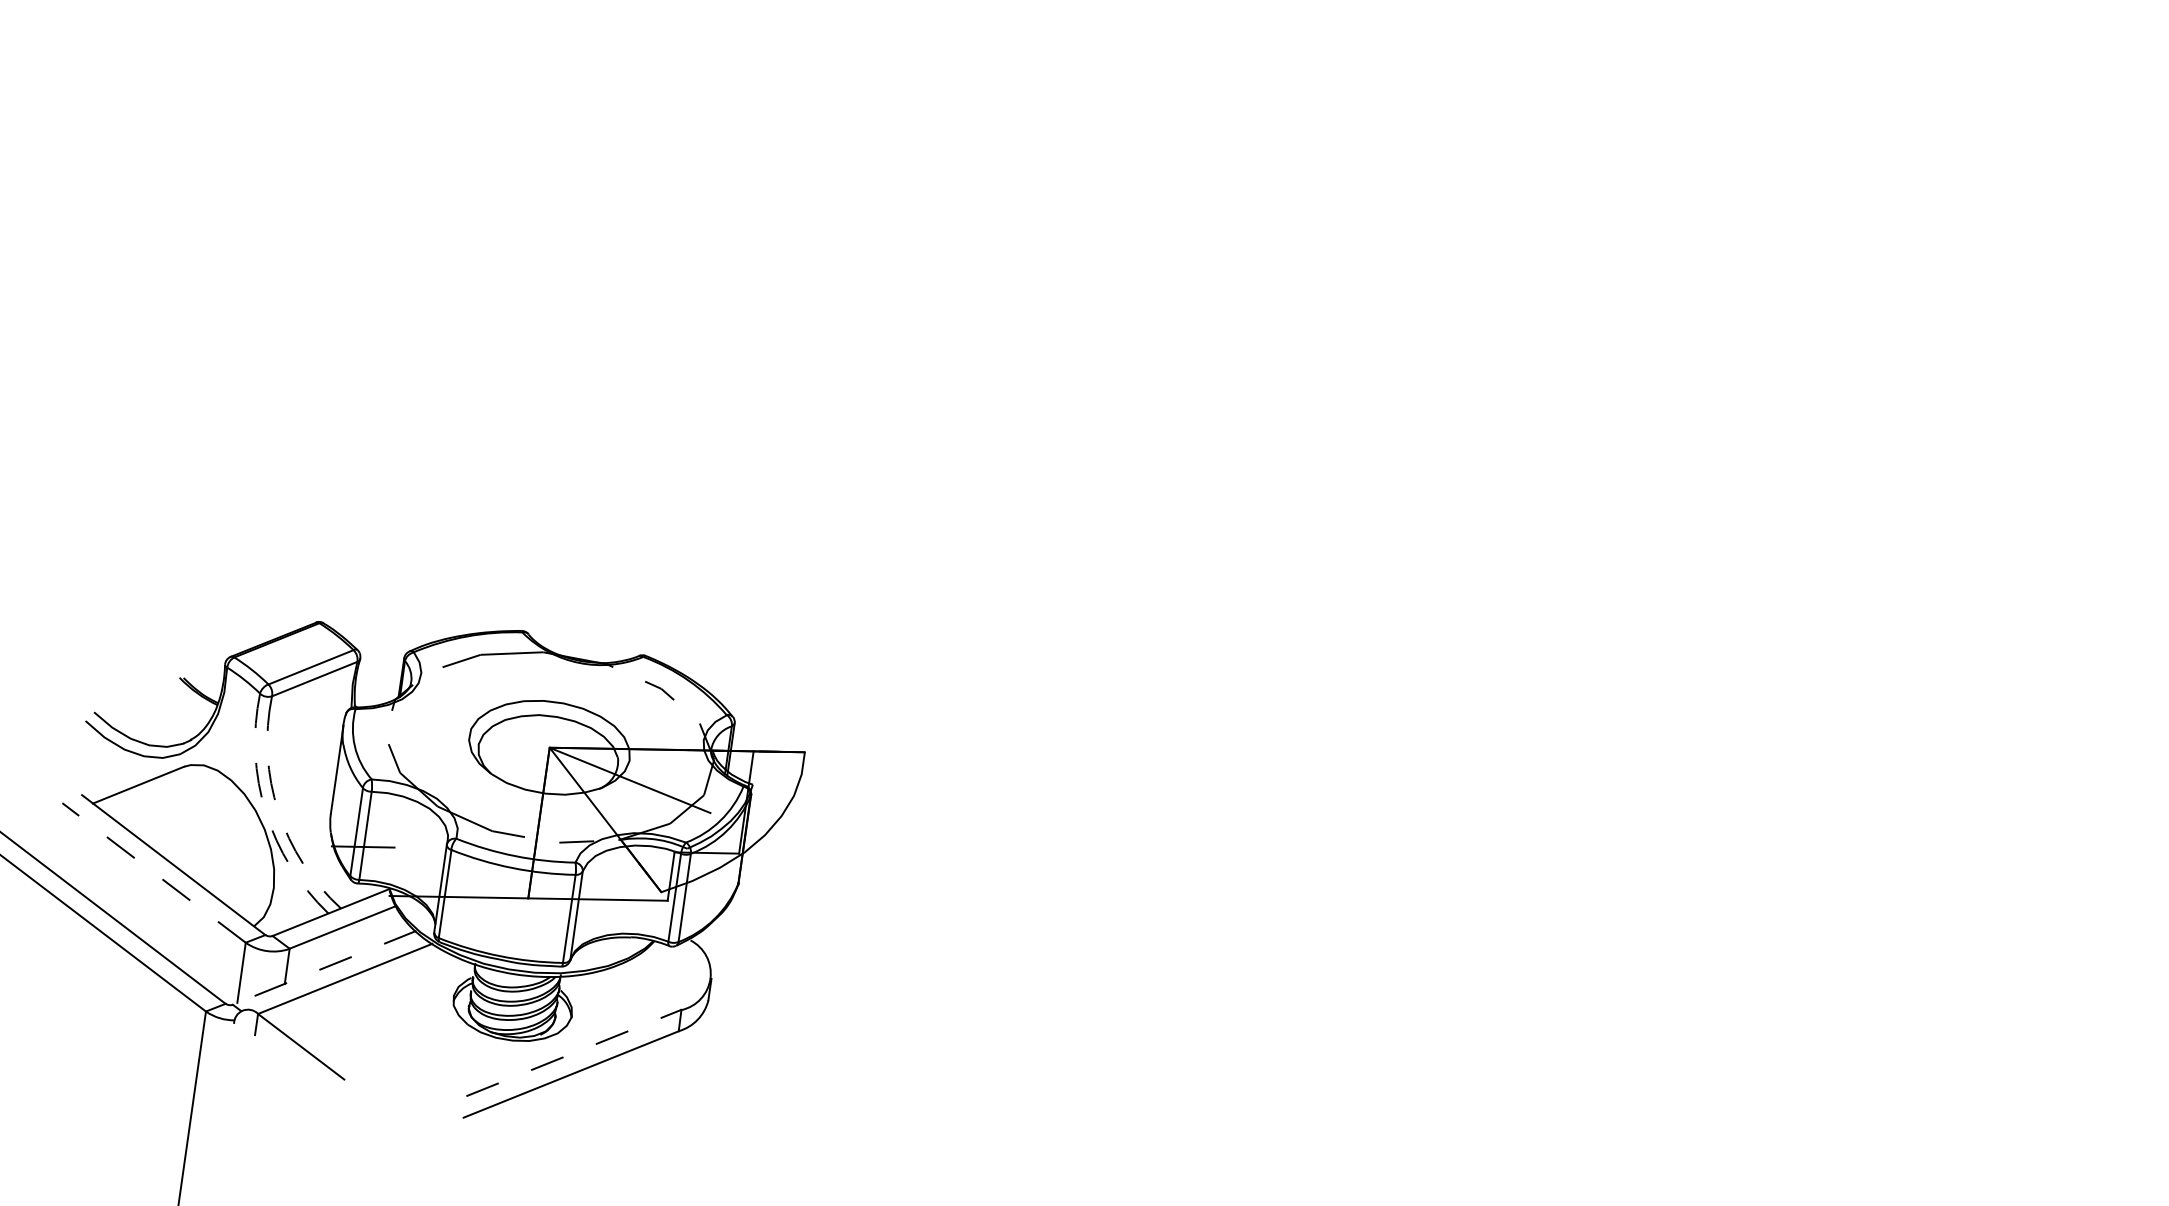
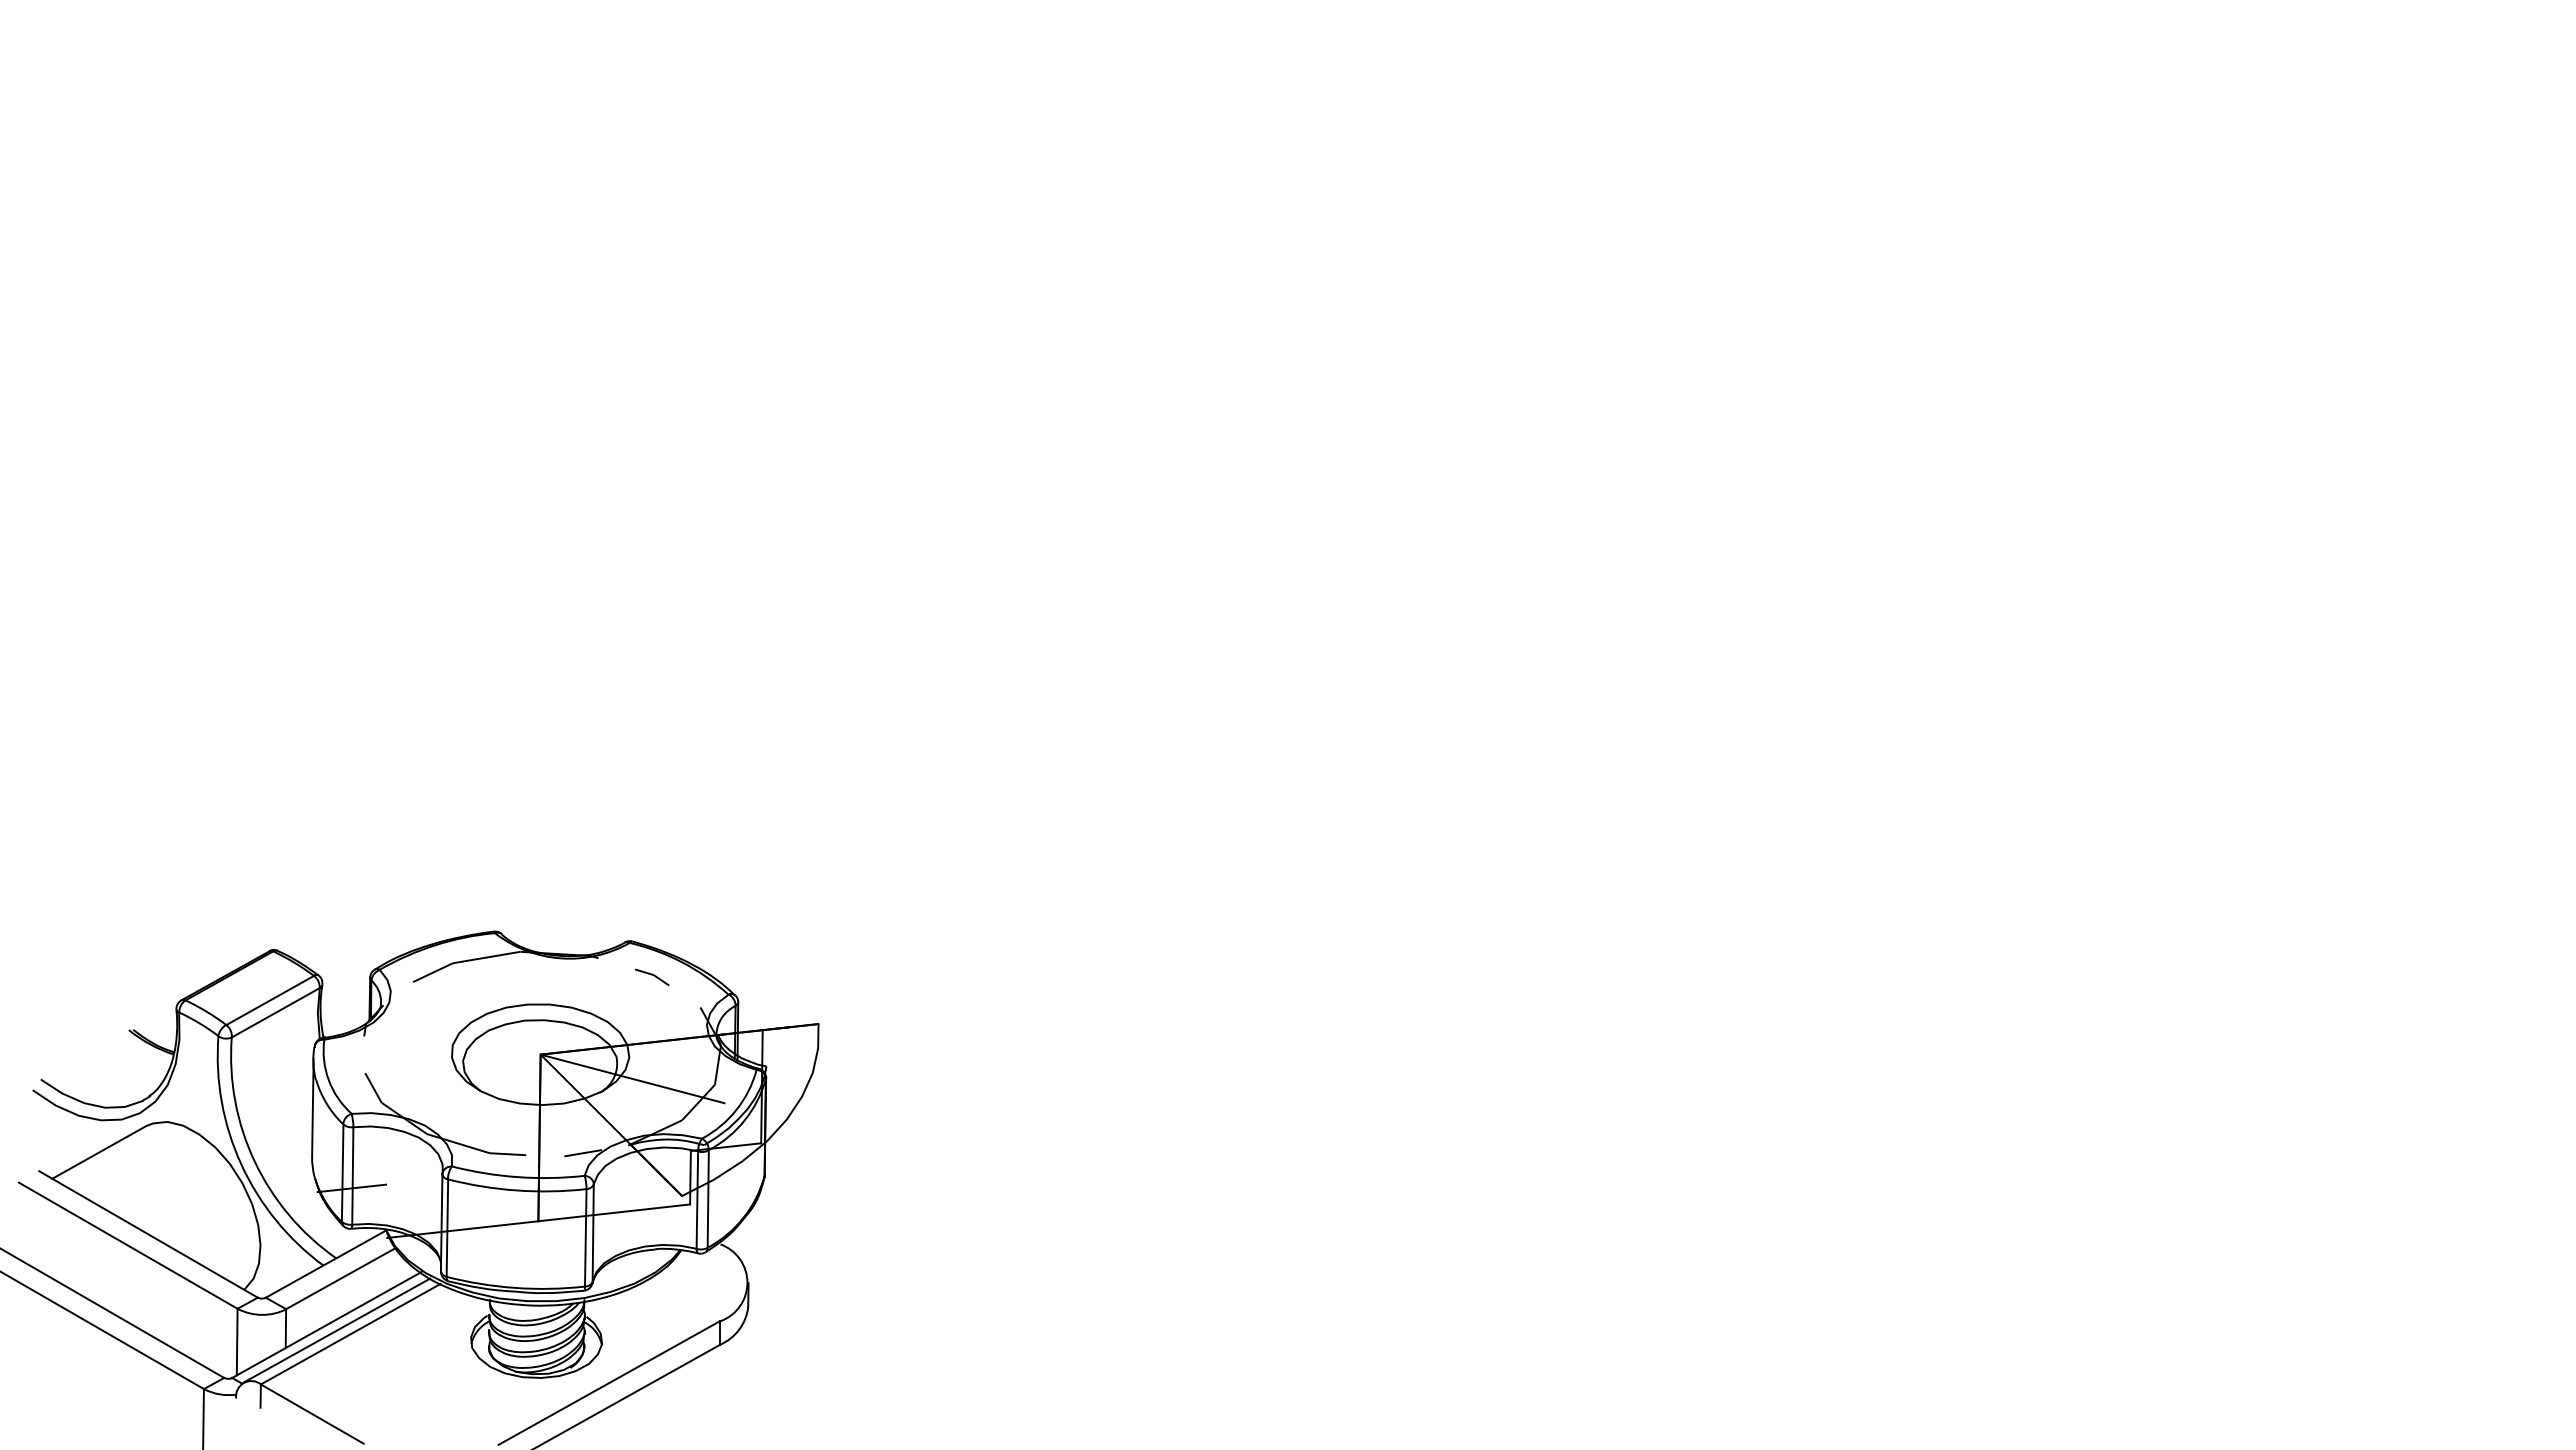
arc: (278, 811) -> (254, 1161), dashed -> solid
arc: (266, 812) -> (241, 1164), dashed -> solid
line: (153, 872) -> (127, 1245), dashed -> solid
line: (324, 968) -> (326, 1325), dashed -> solid
line: (332, 973) -> (336, 1330), added
line: (574, 1052) -> (609, 1382), dashed -> solid

